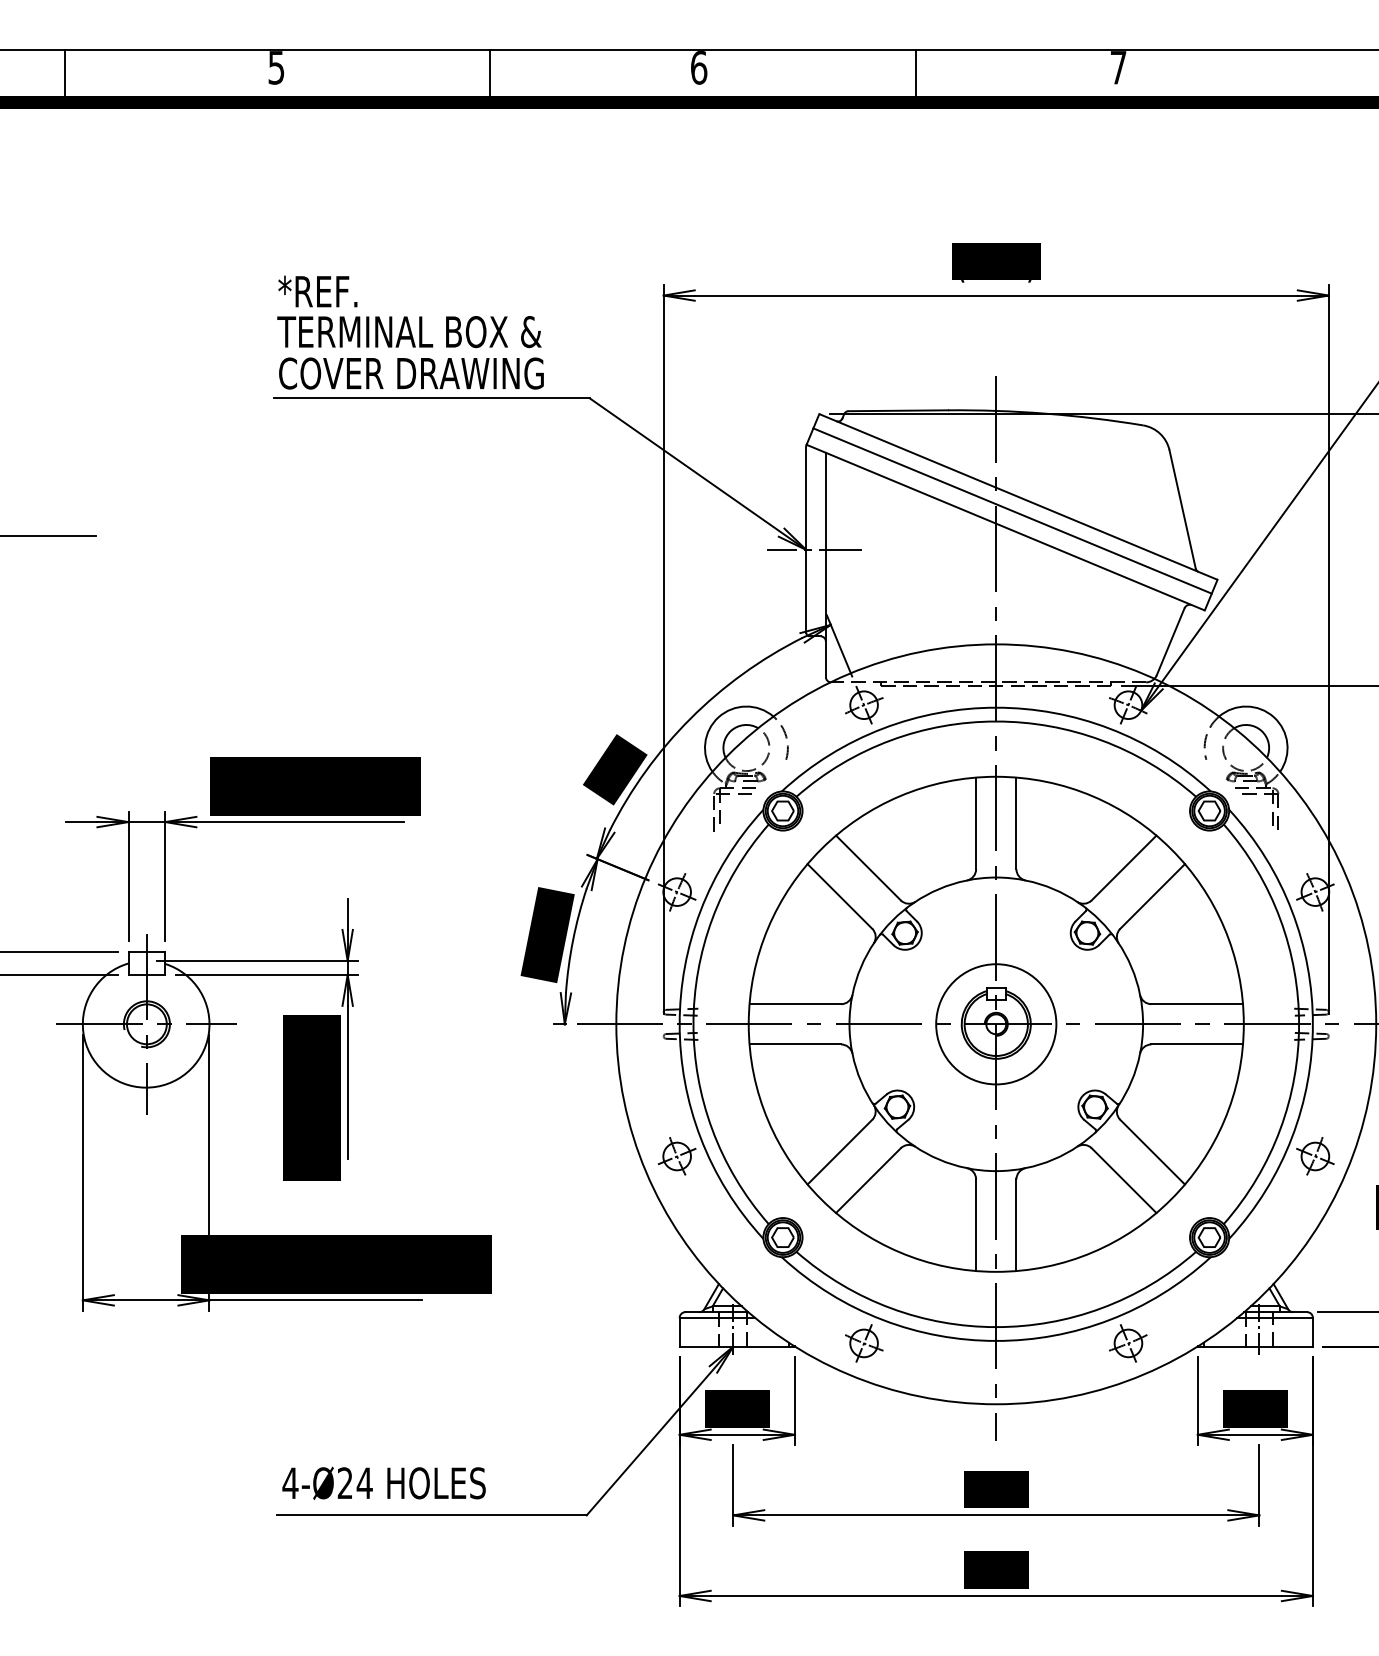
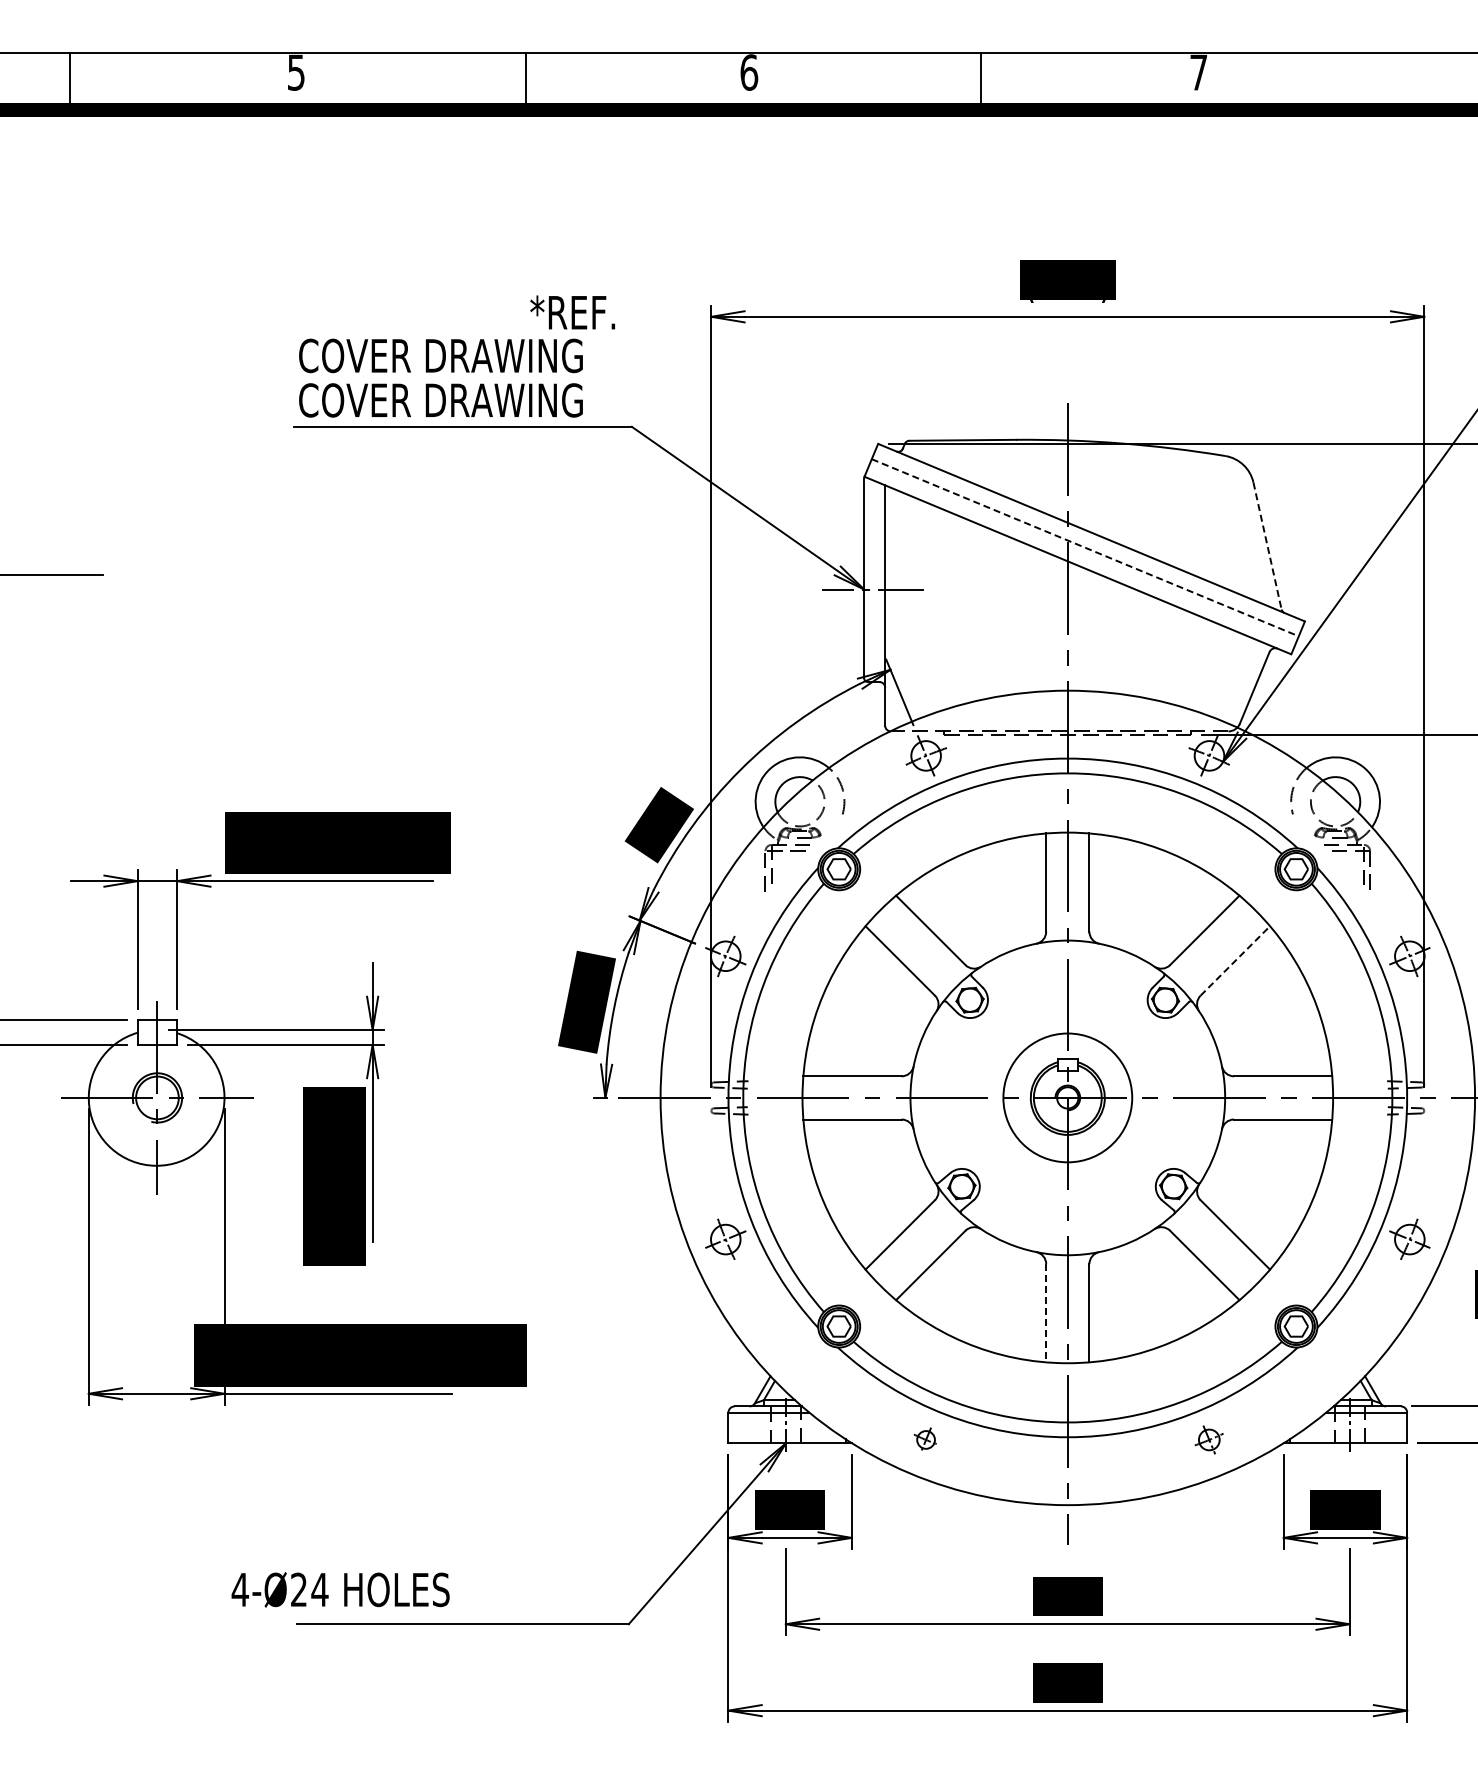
text: (317, 291) -> (572, 312), moved
text: (410, 331) -> (439, 355), TERMINAL BOX & -> COVER DRAWING
line: (1182, 509) -> (1267, 546), solid -> dashed
line: (1012, 510) -> (1085, 547), solid -> dashed
line: (1152, 896) -> (1235, 960), solid -> dashed
line: (976, 1225) -> (1046, 1313), solid -> dashed
part: (863, 1343) -> (925, 1439), size x0.6
part: (1127, 1343) -> (1208, 1439), size x0.7
text: (383, 1482) -> (340, 1589), moved

